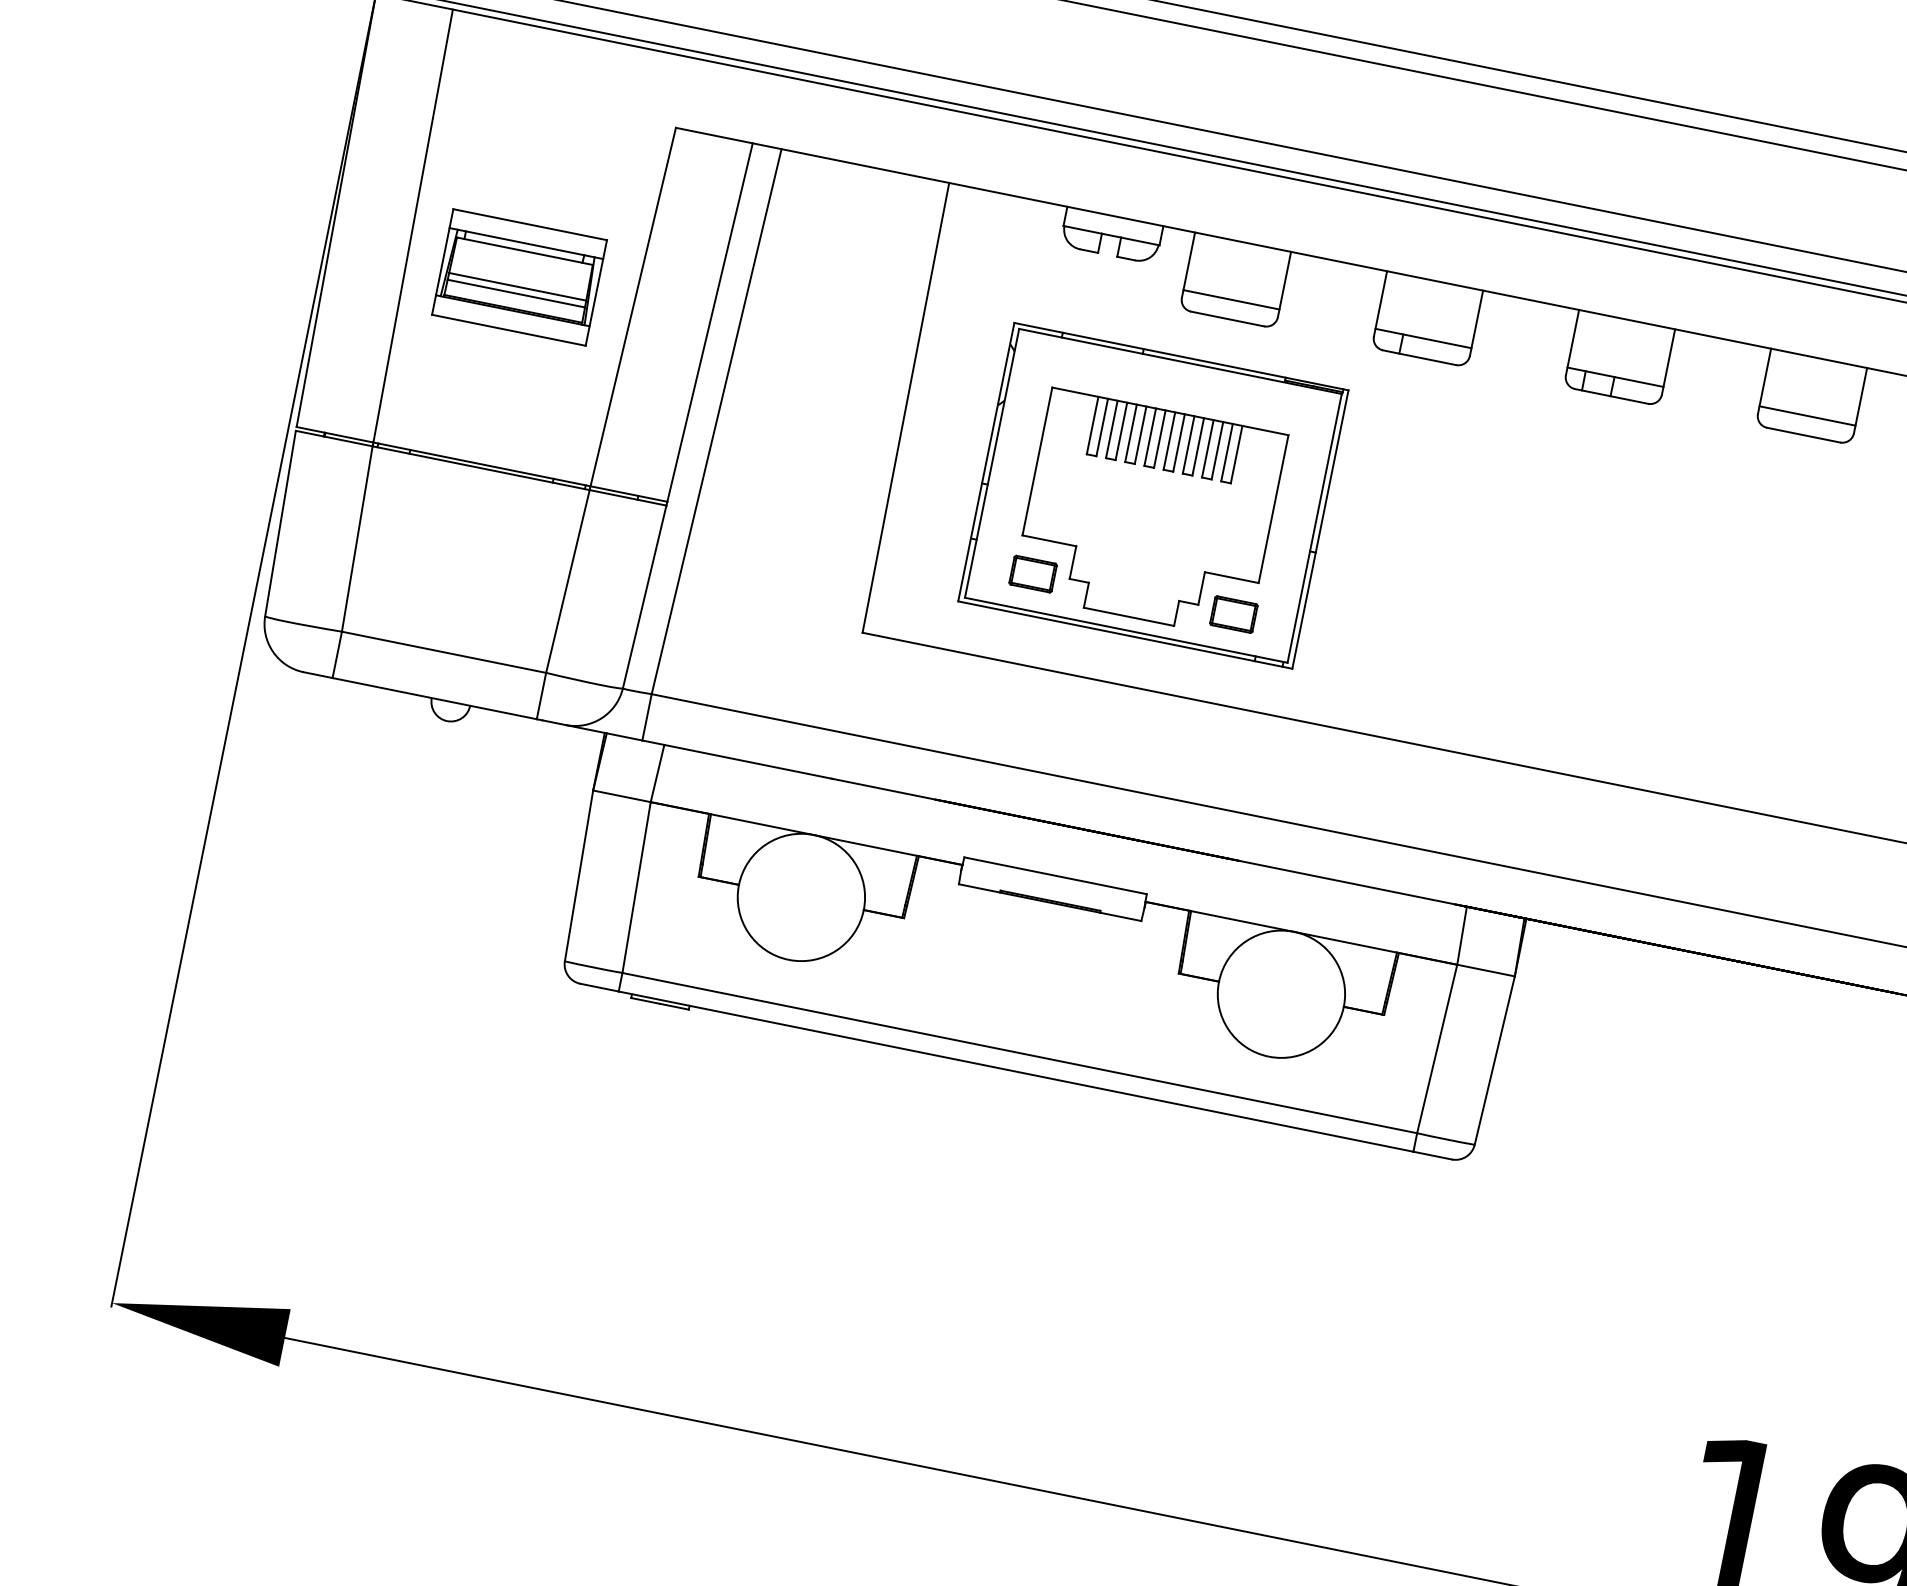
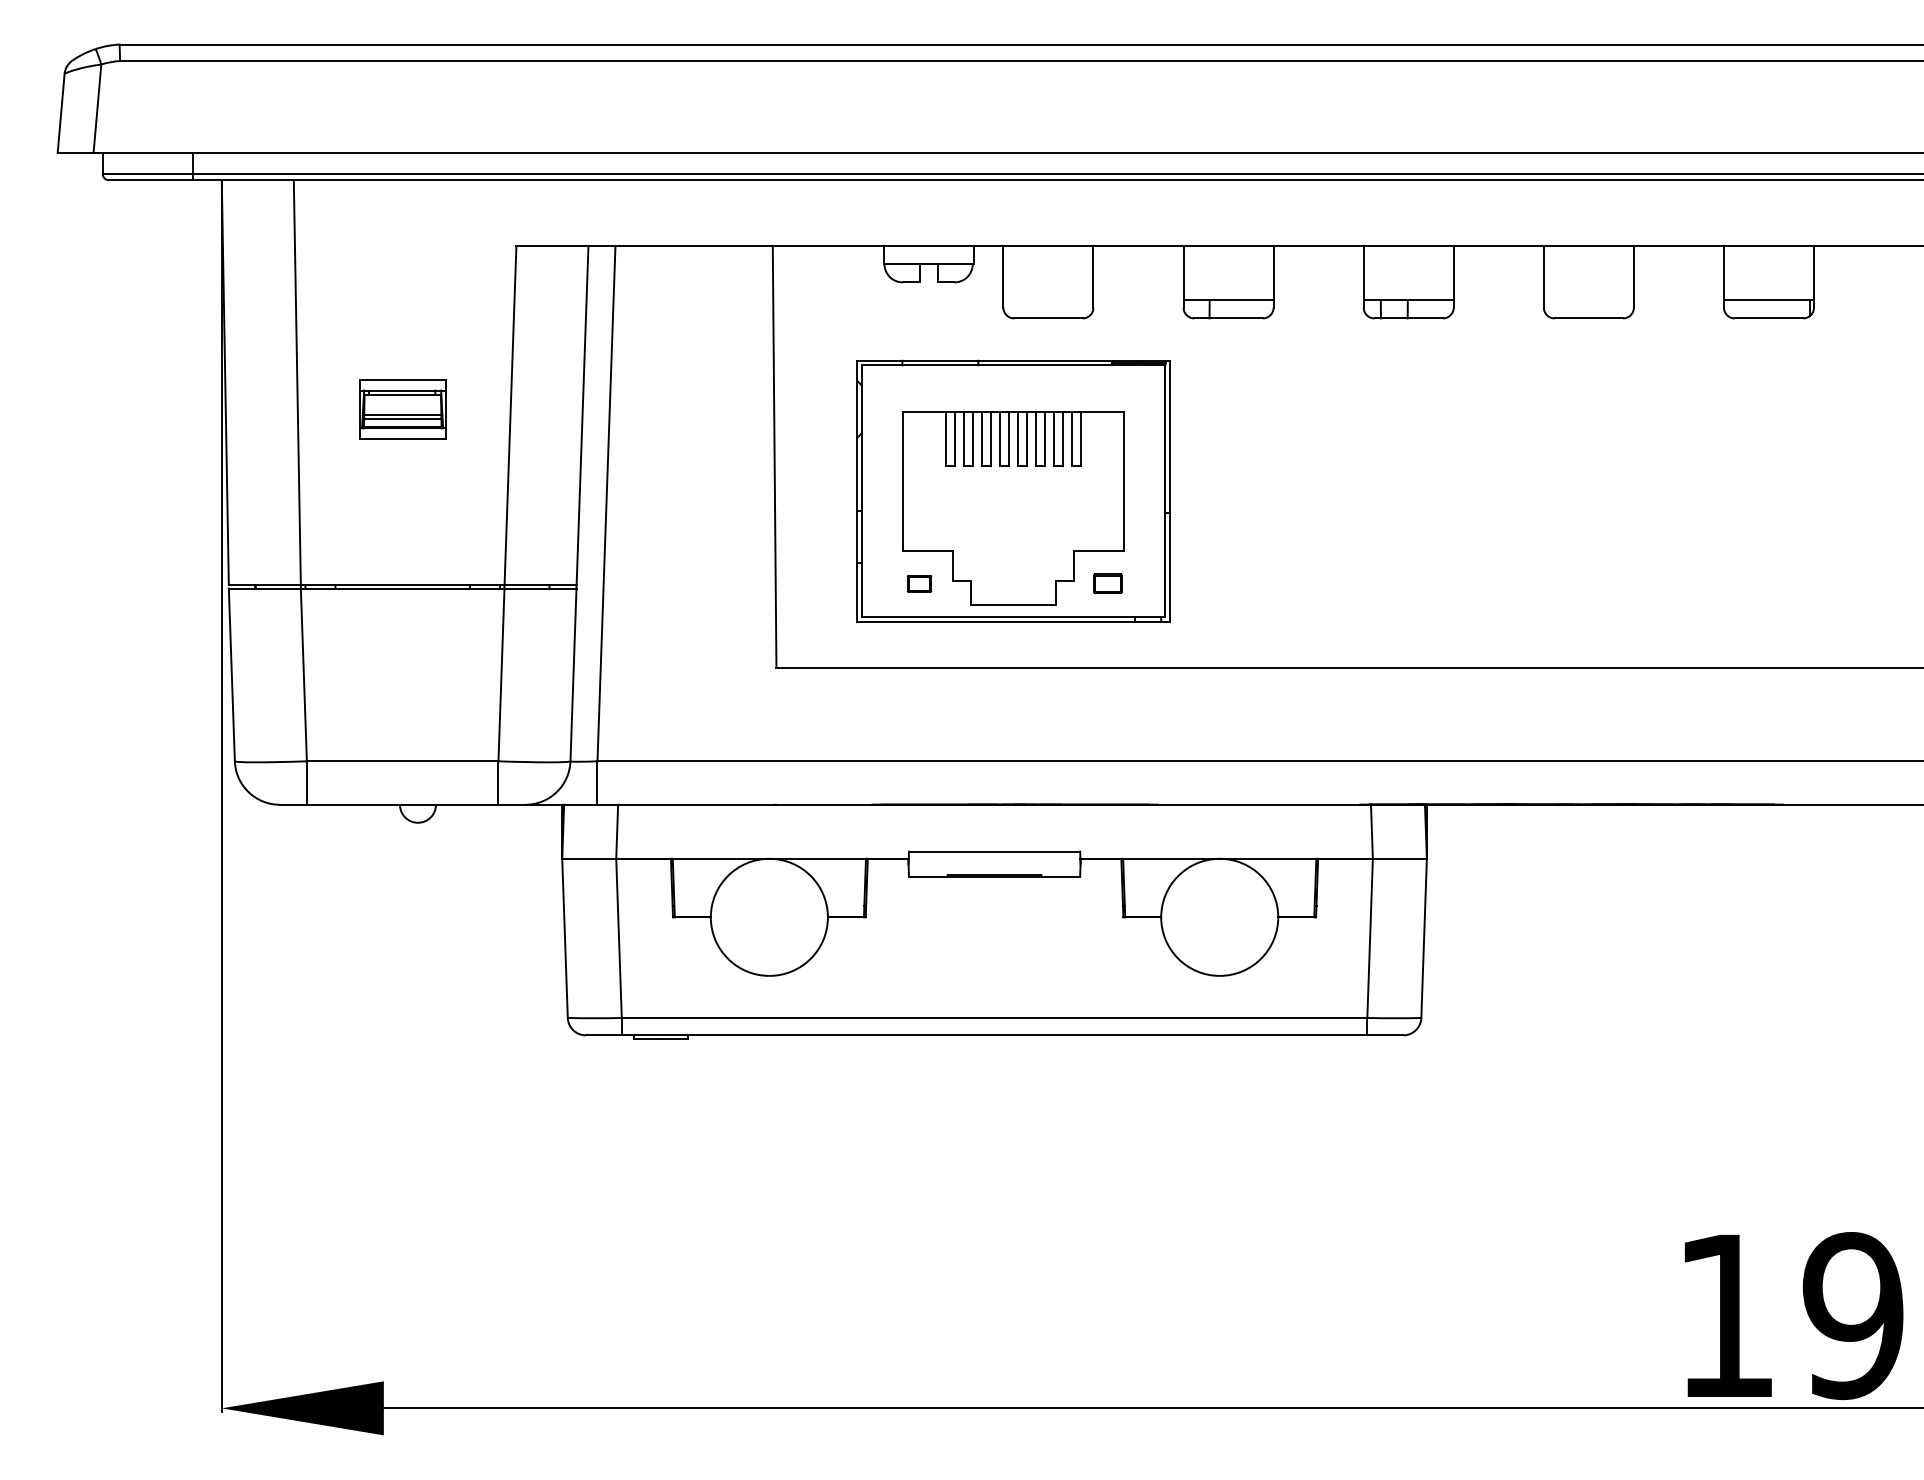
part: (519, 277) -> (402, 409), size x0.6
line: (1231, 299) -> (1048, 300), removed
line: (1807, 415) -> (1588, 300), removed
part: (1033, 573) -> (919, 583), size x0.6
part: (1233, 614) -> (1107, 583), size x0.7

